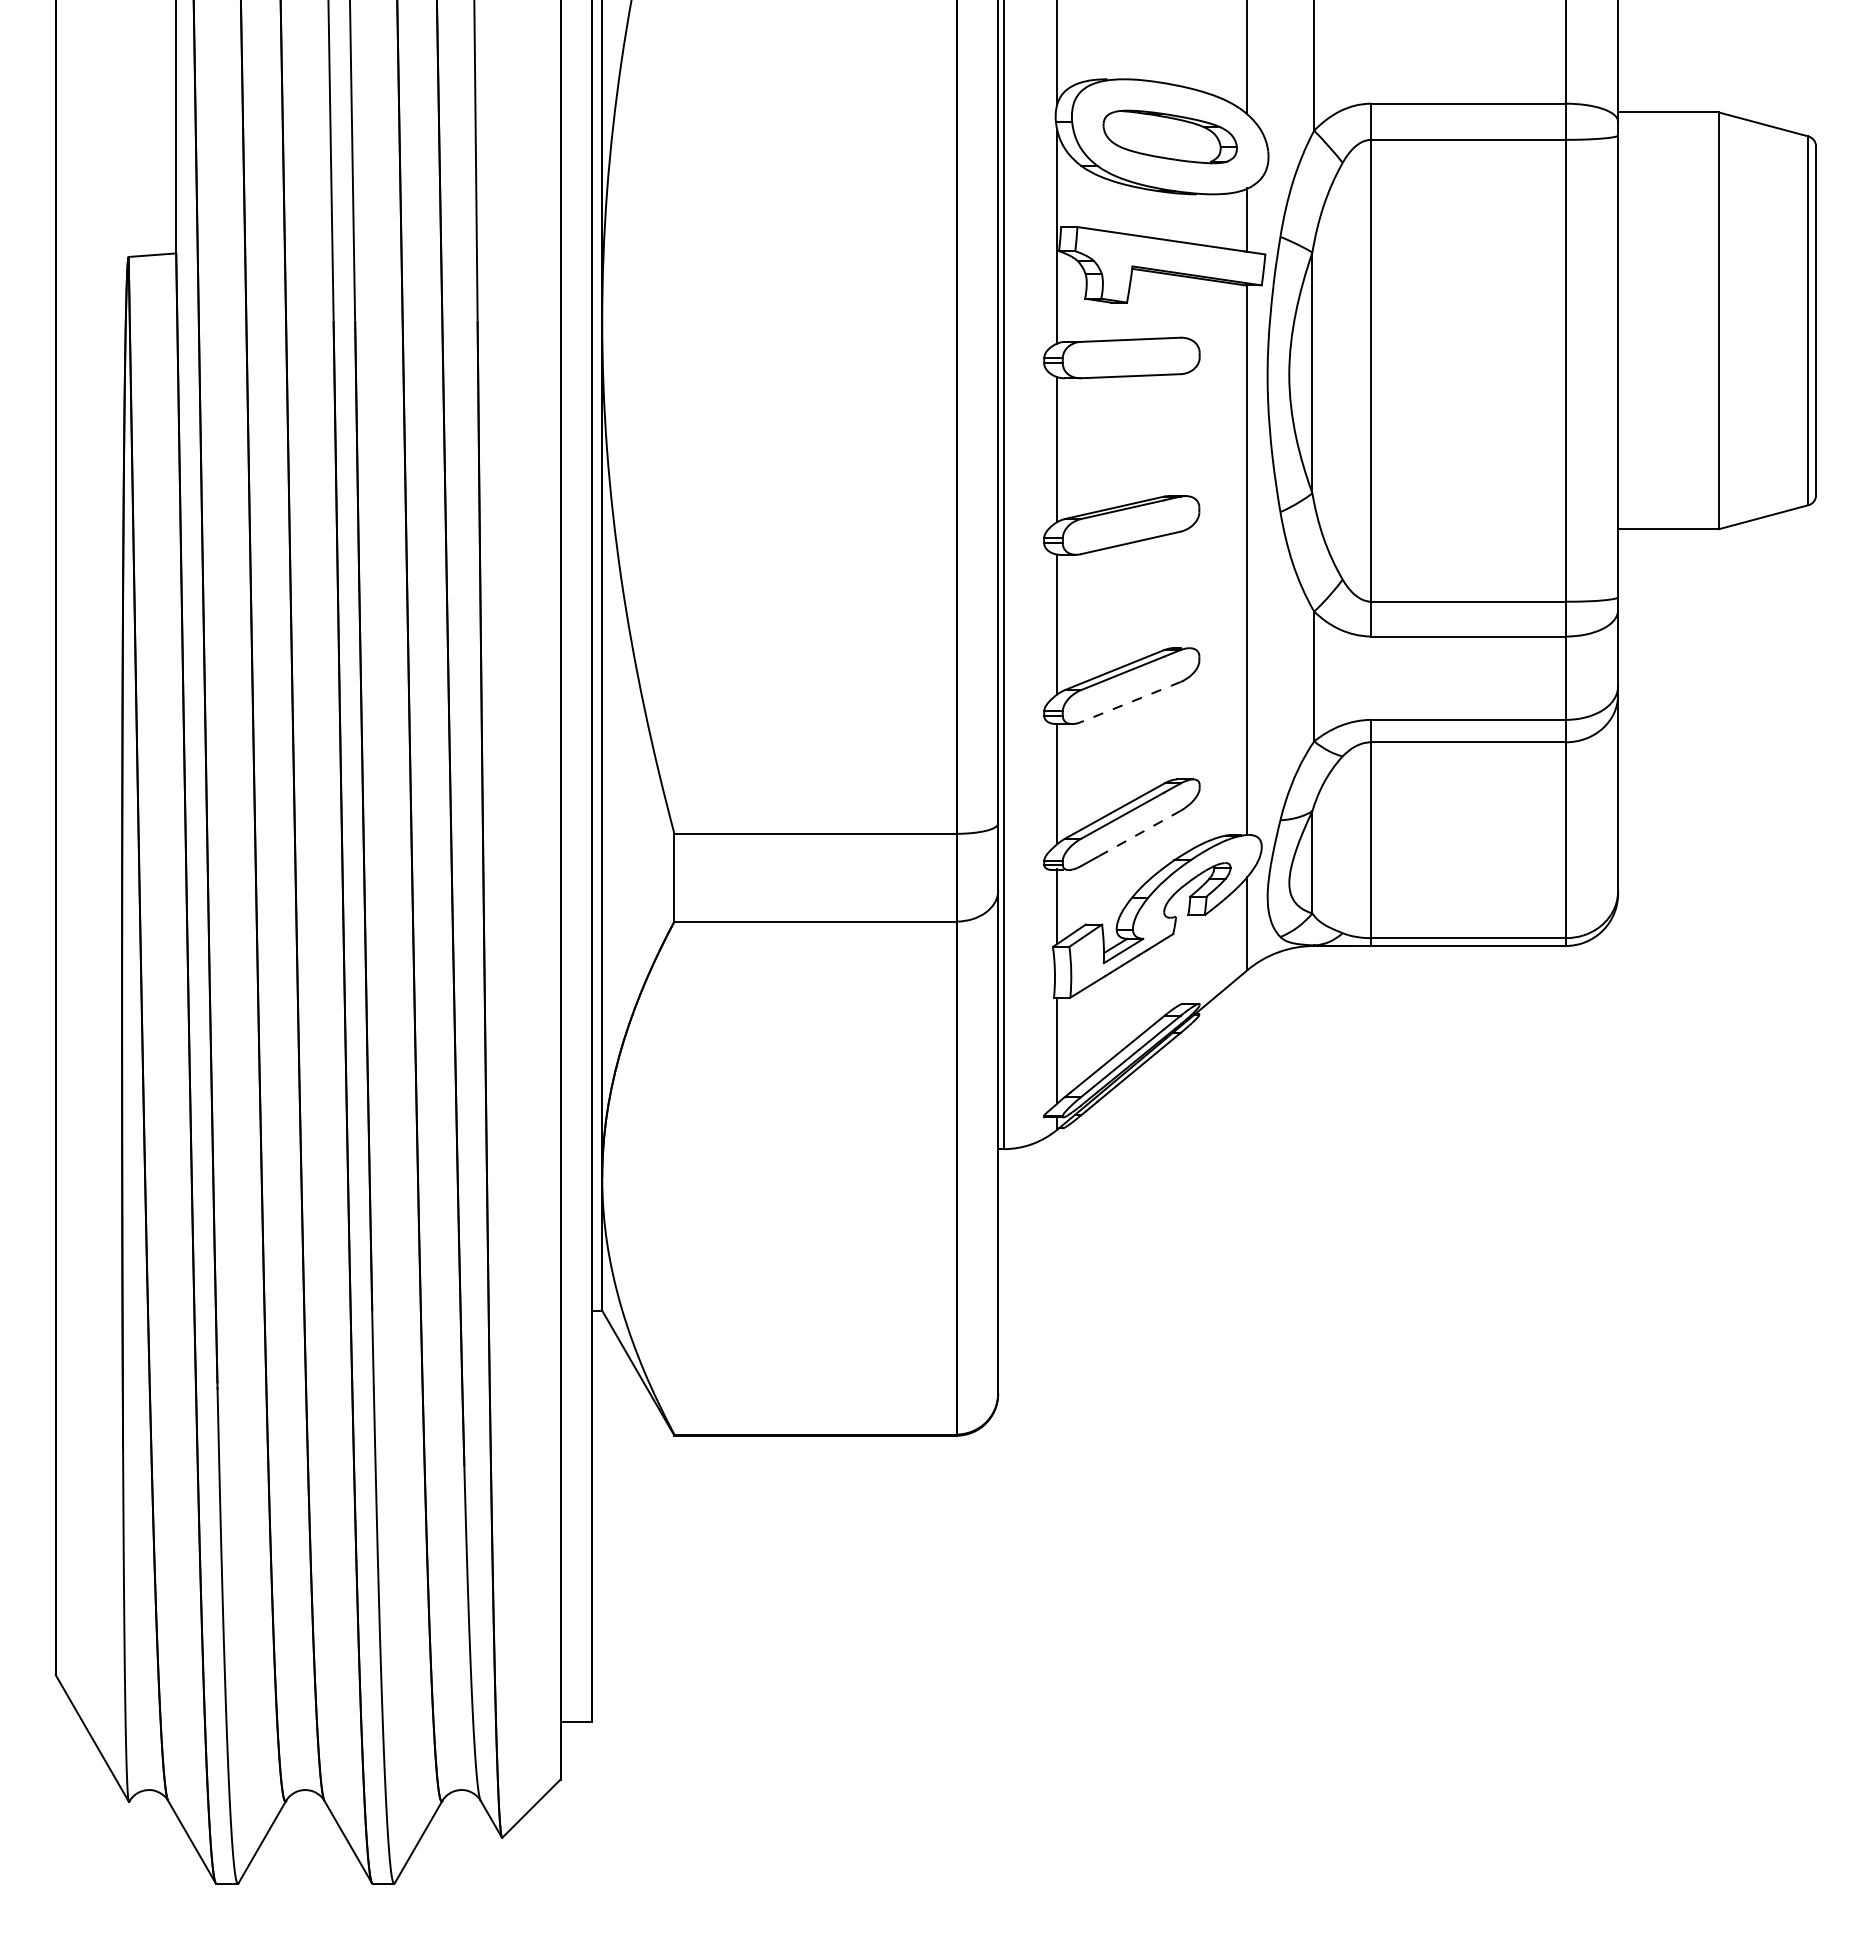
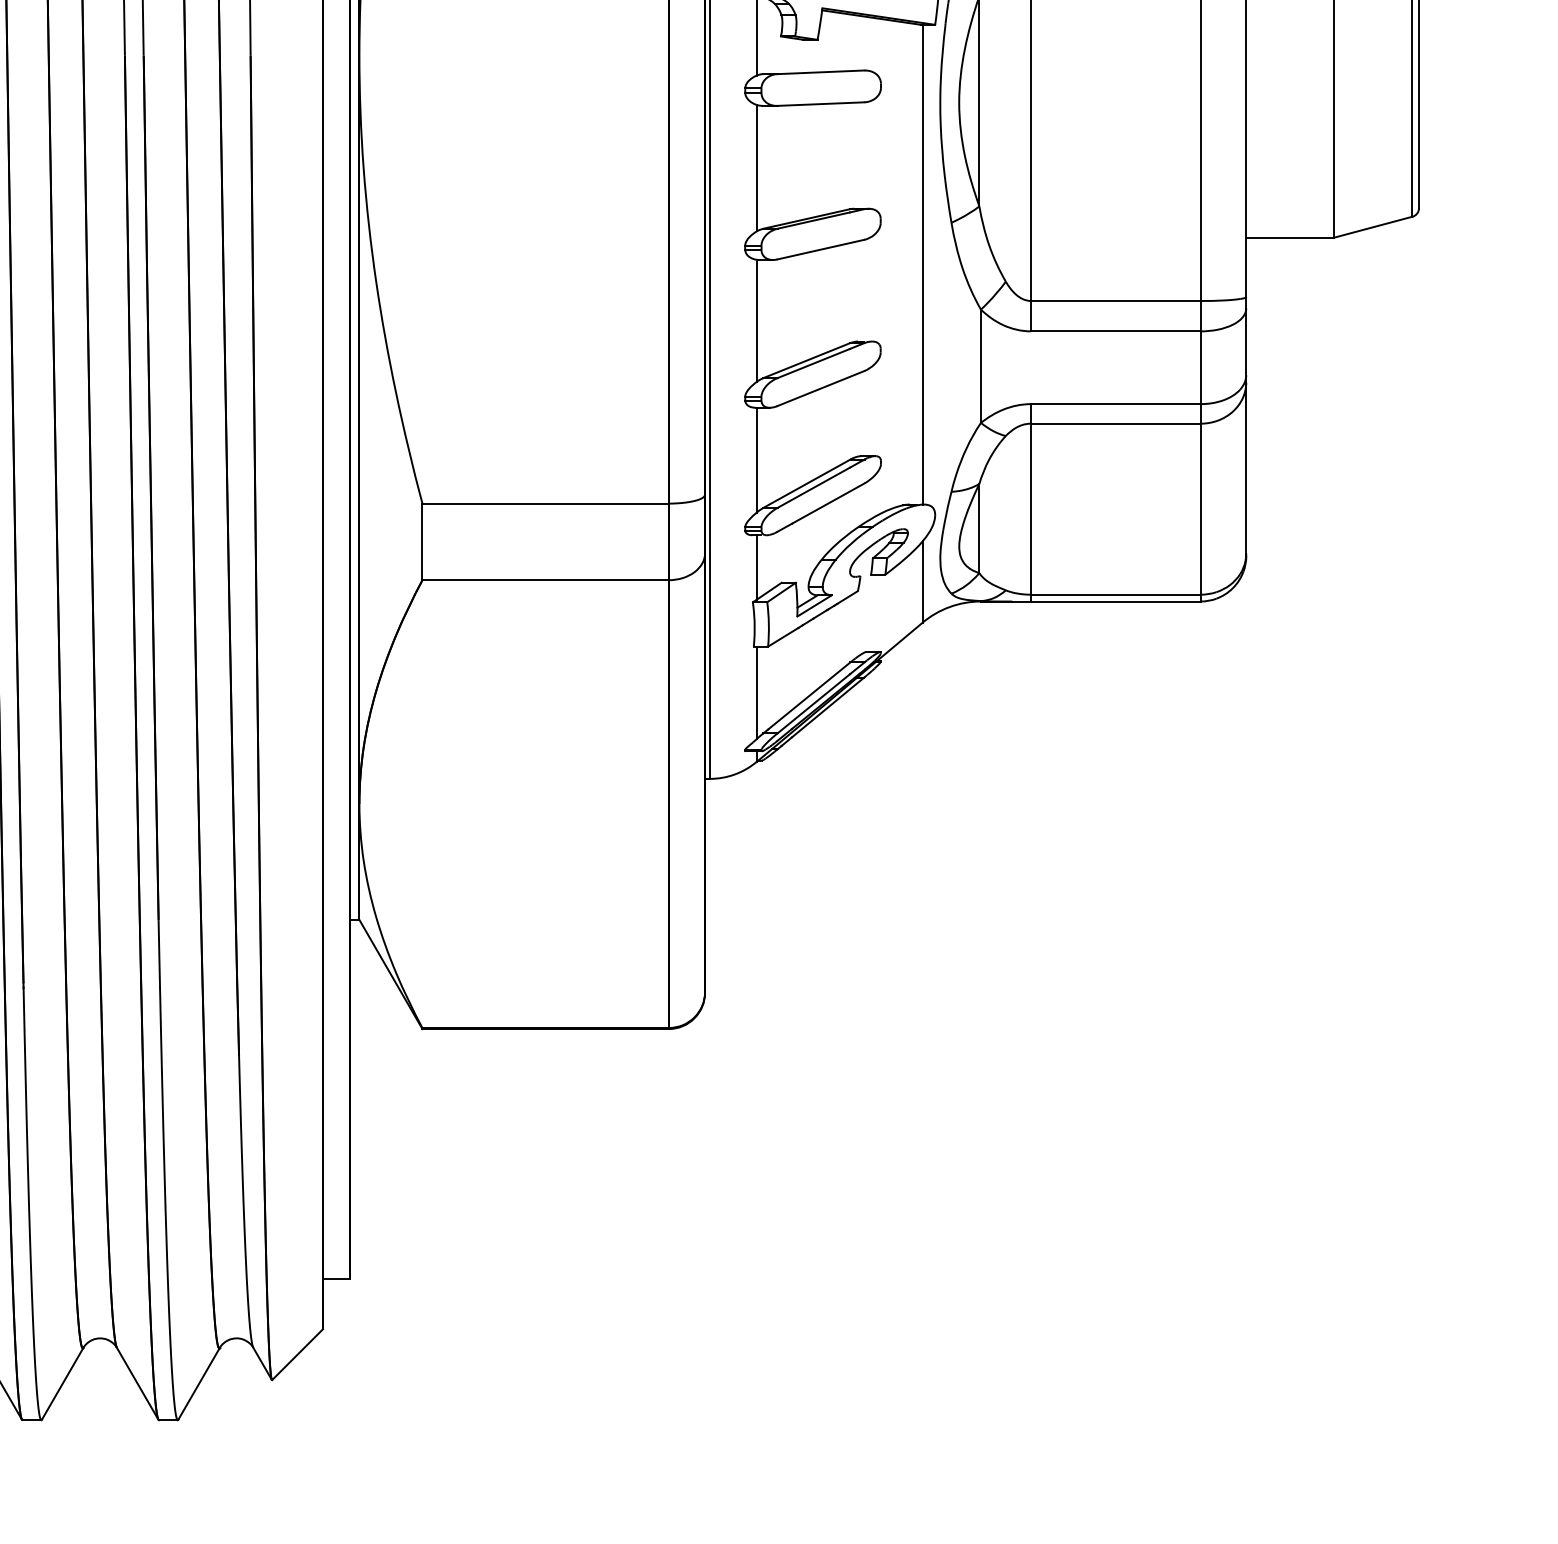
line: (1130, 702) -> (820, 388), dashed -> solid
line: (1138, 834) -> (827, 504), dashed -> solid

